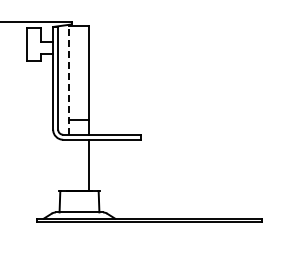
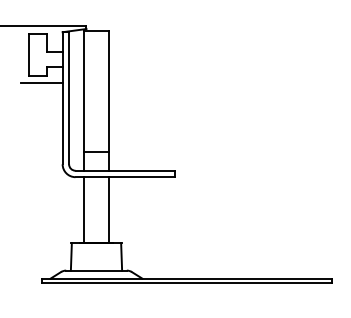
line: (36, 66) -> (41, 83), added
line: (69, 79) -> (83, 99), dashed -> solid
line: (69, 165) -> (83, 210), added

